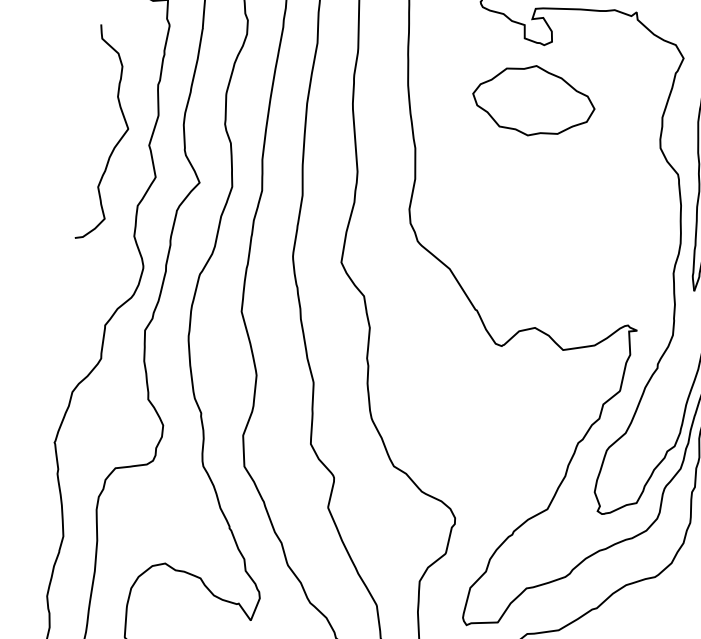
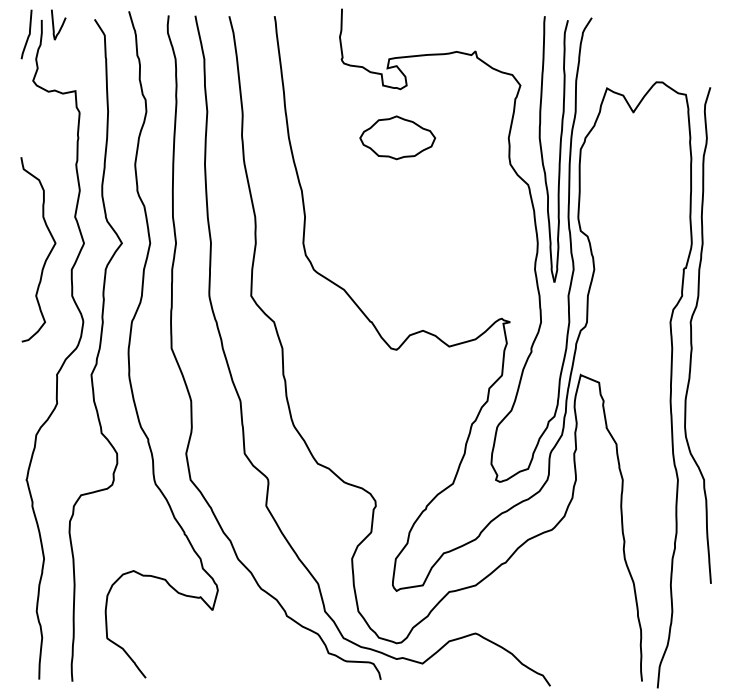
part: (533, 100) -> (397, 137), size x0.71
curve: (118, 139) -> (48, 253), moved

